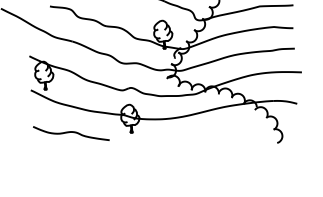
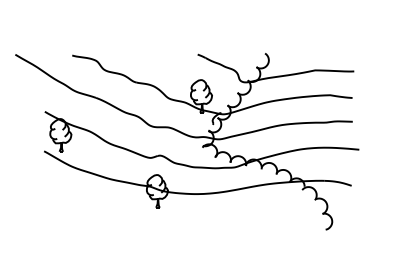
curve: (70, 132) -> (87, 203), removed

